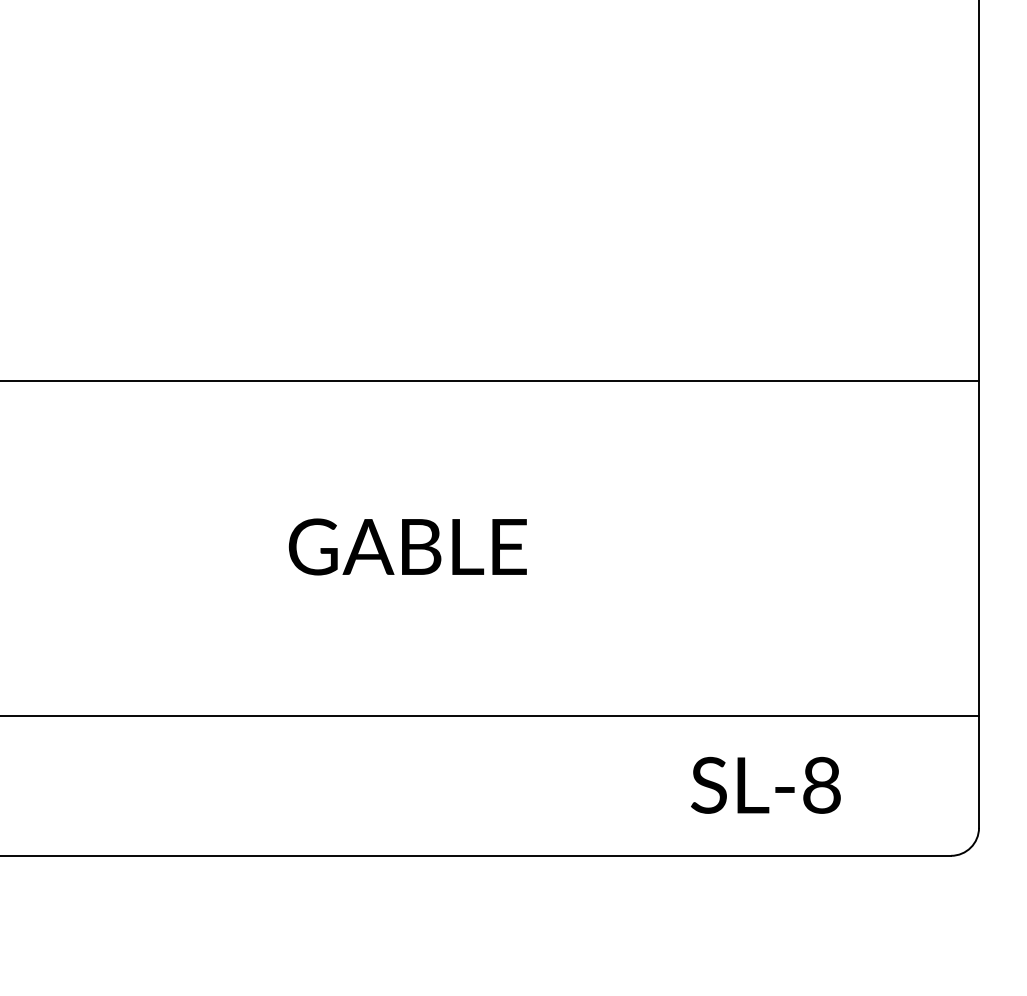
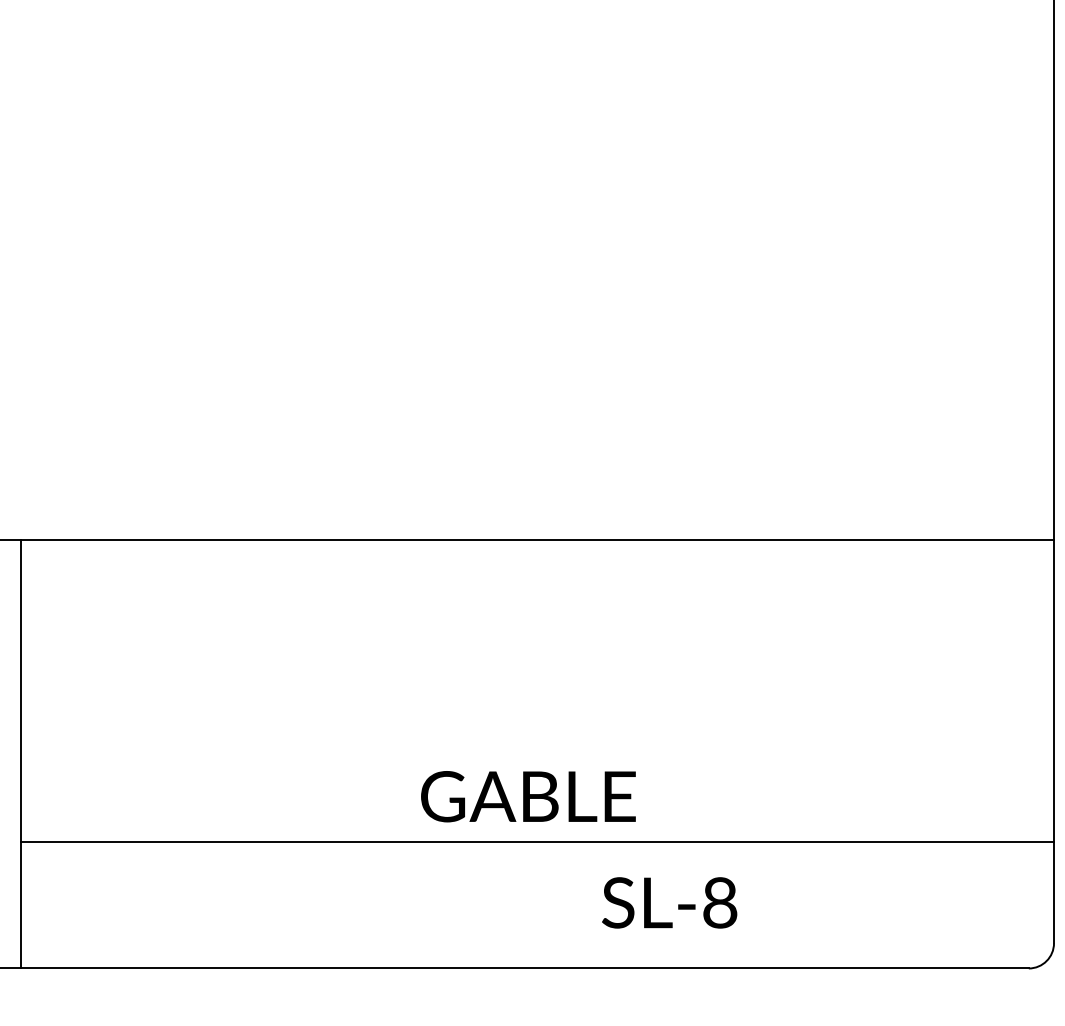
text: (407, 546) -> (528, 796), moved
text: (765, 784) -> (669, 902), moved

